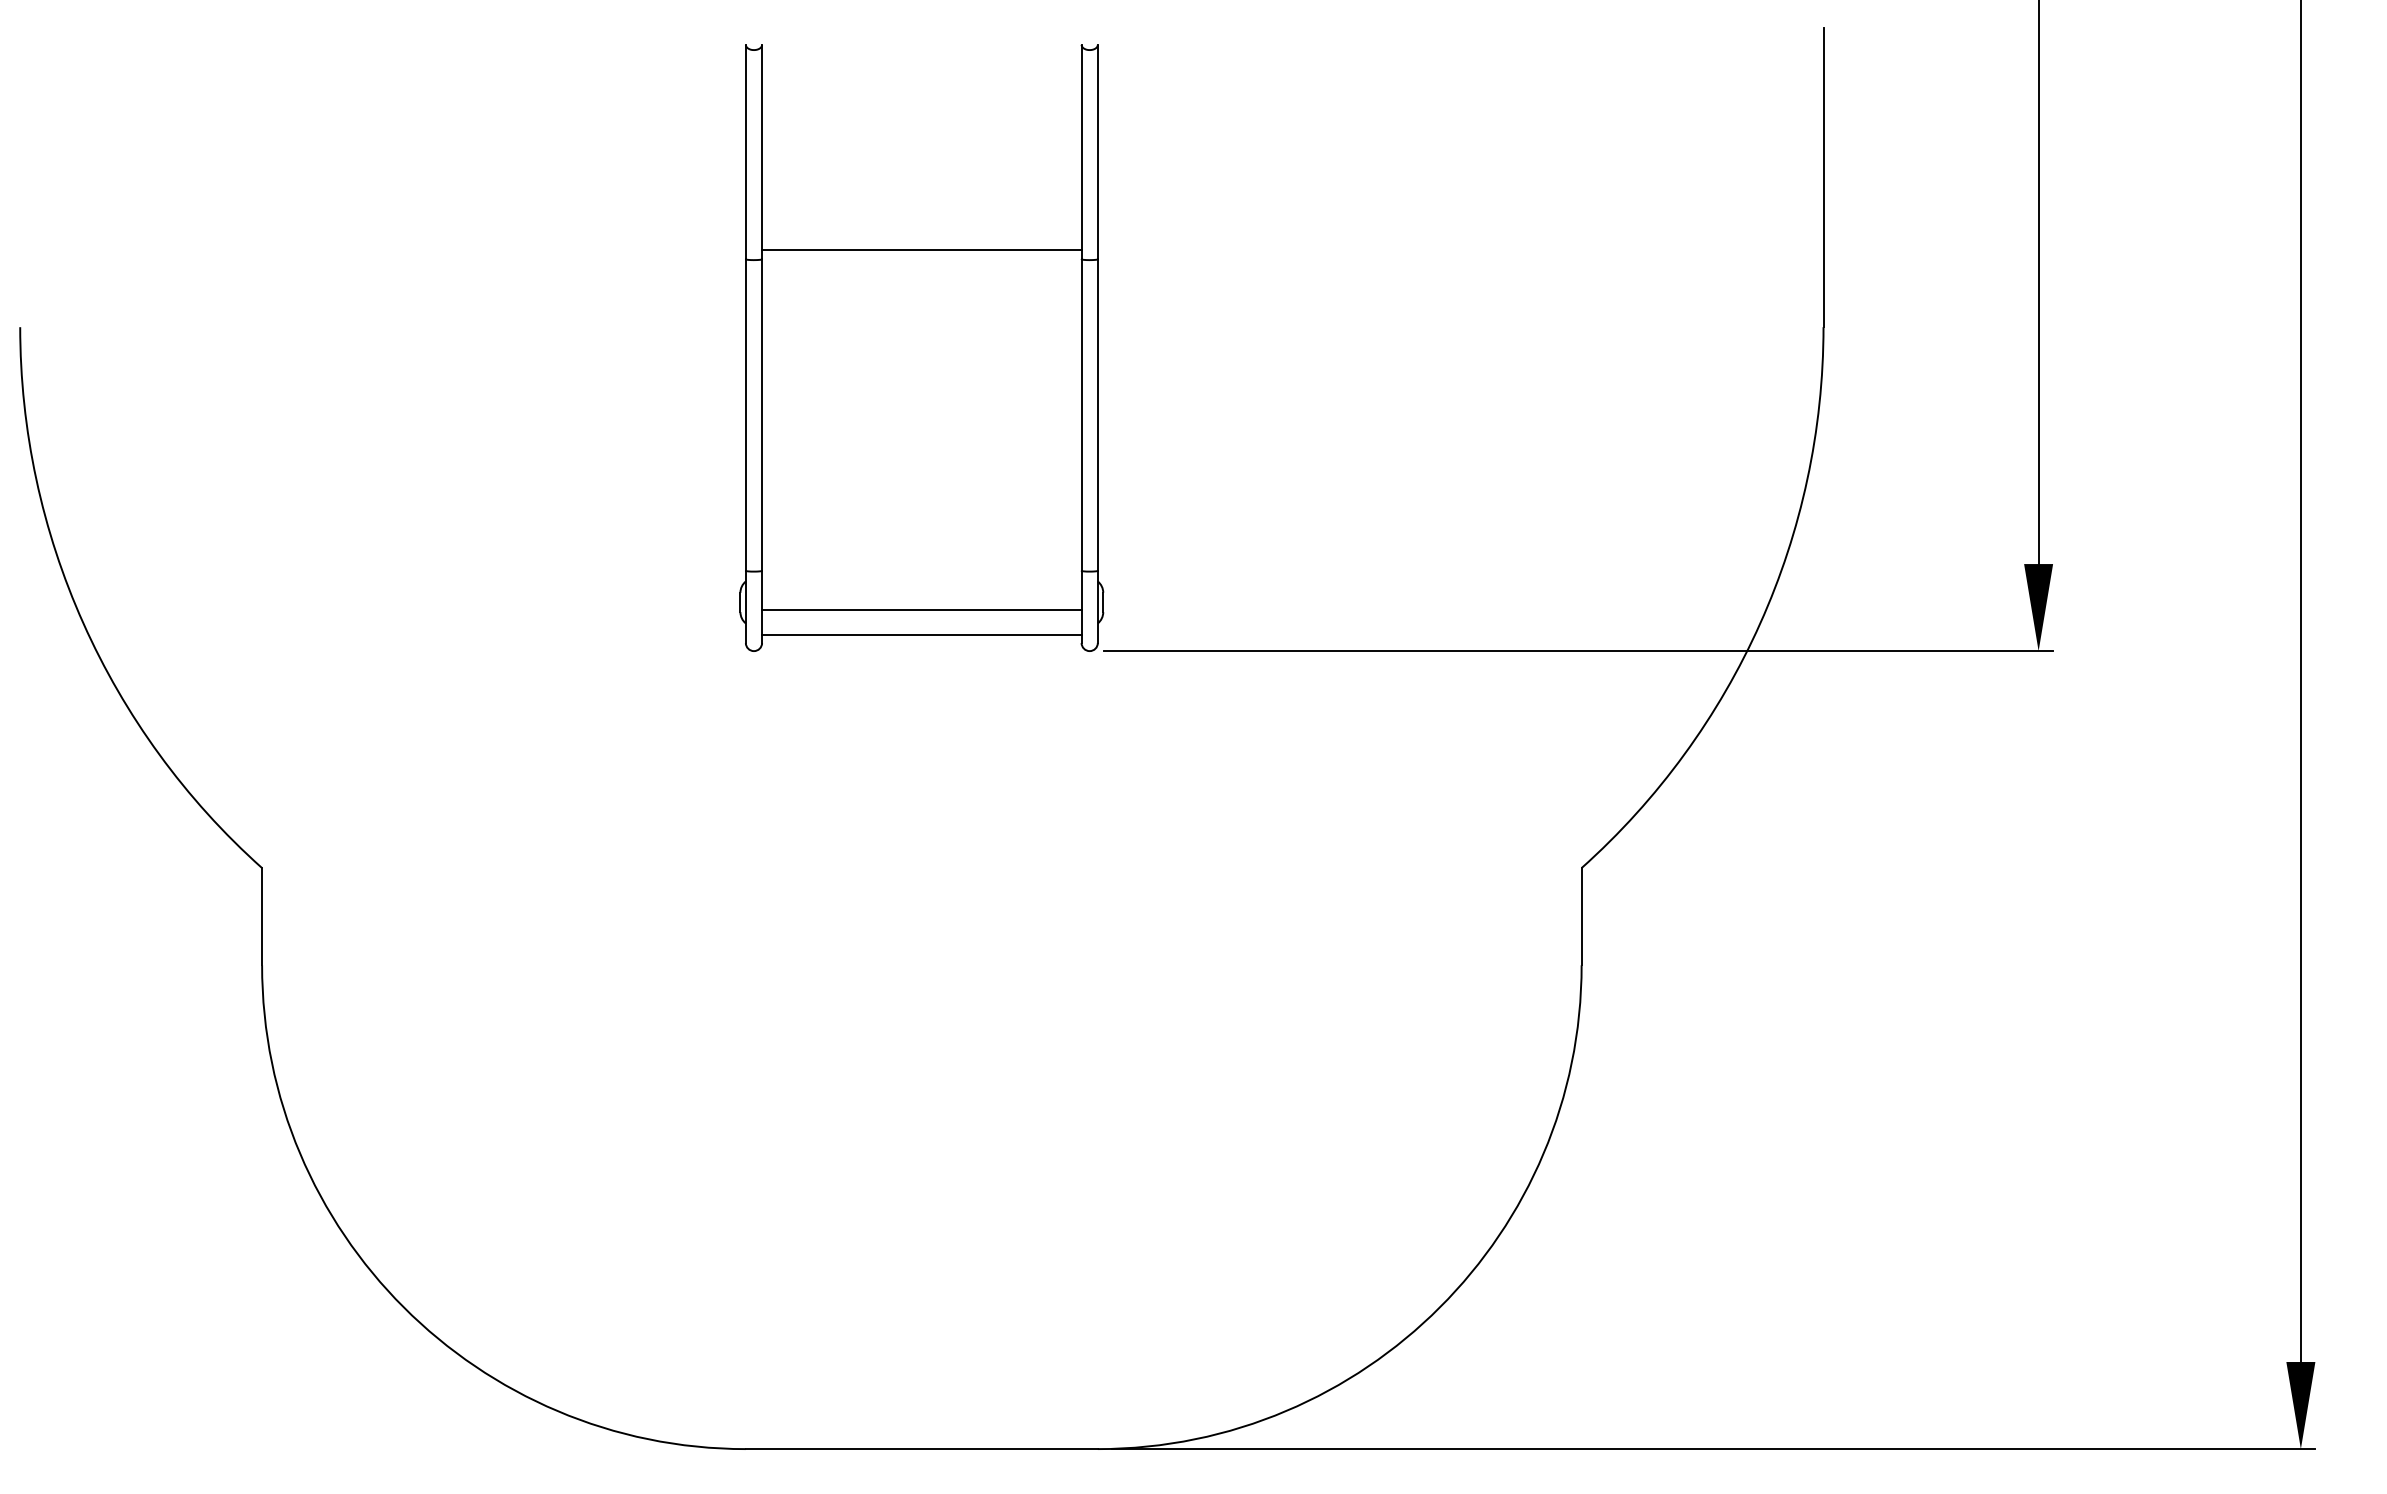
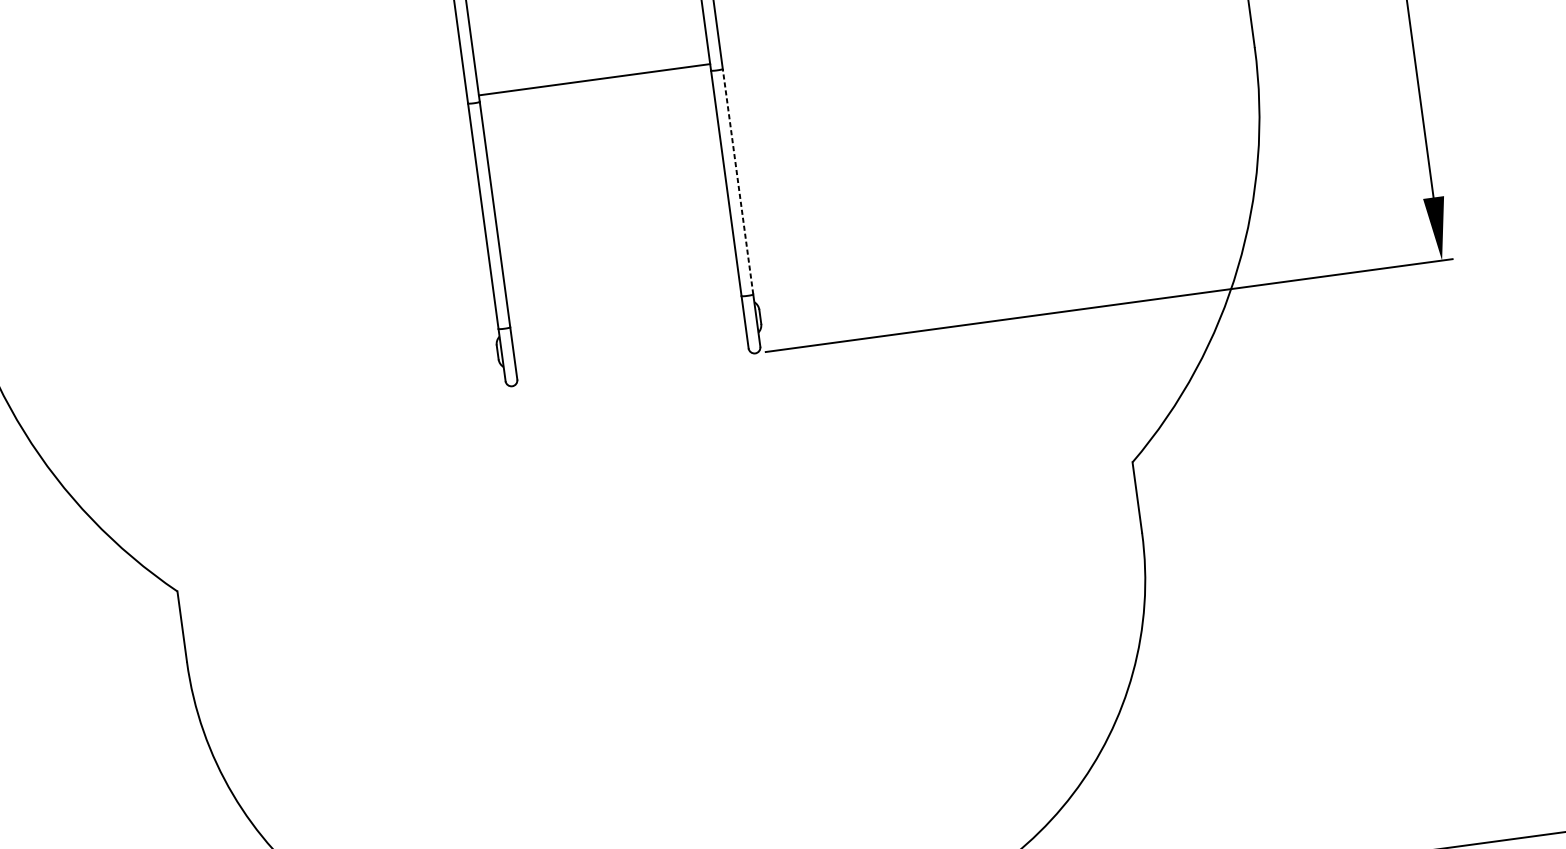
line: (1097, 415) -> (737, 182), solid -> dashed
line: (921, 610) -> (629, 340), removed
line: (921, 635) -> (631, 358), removed

